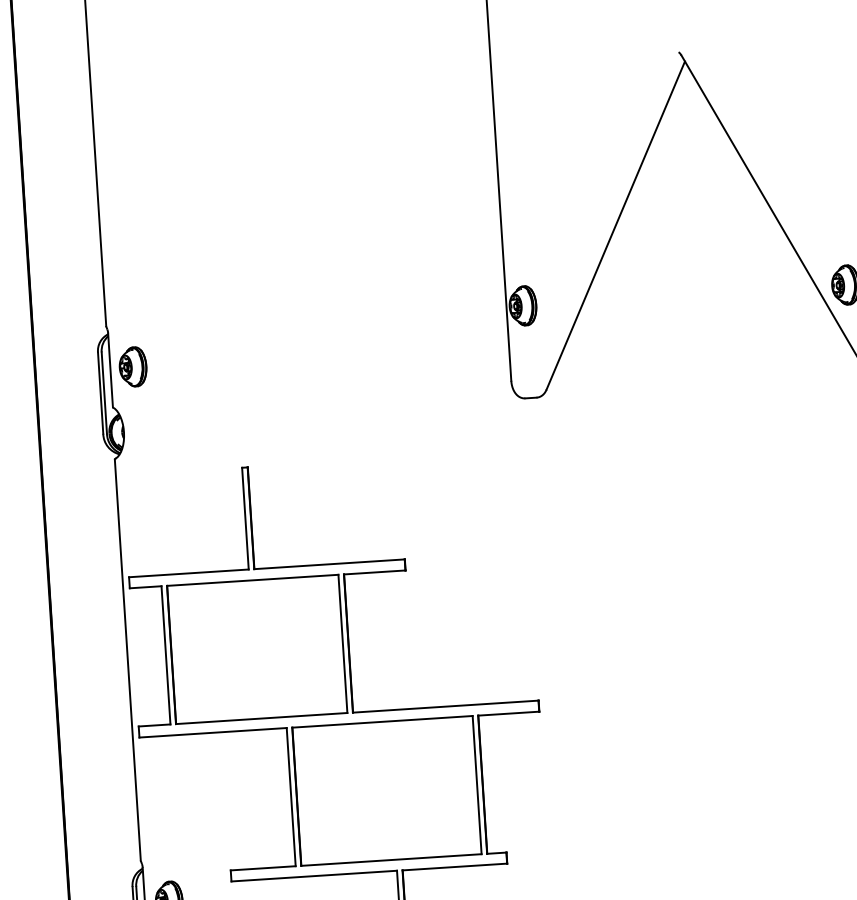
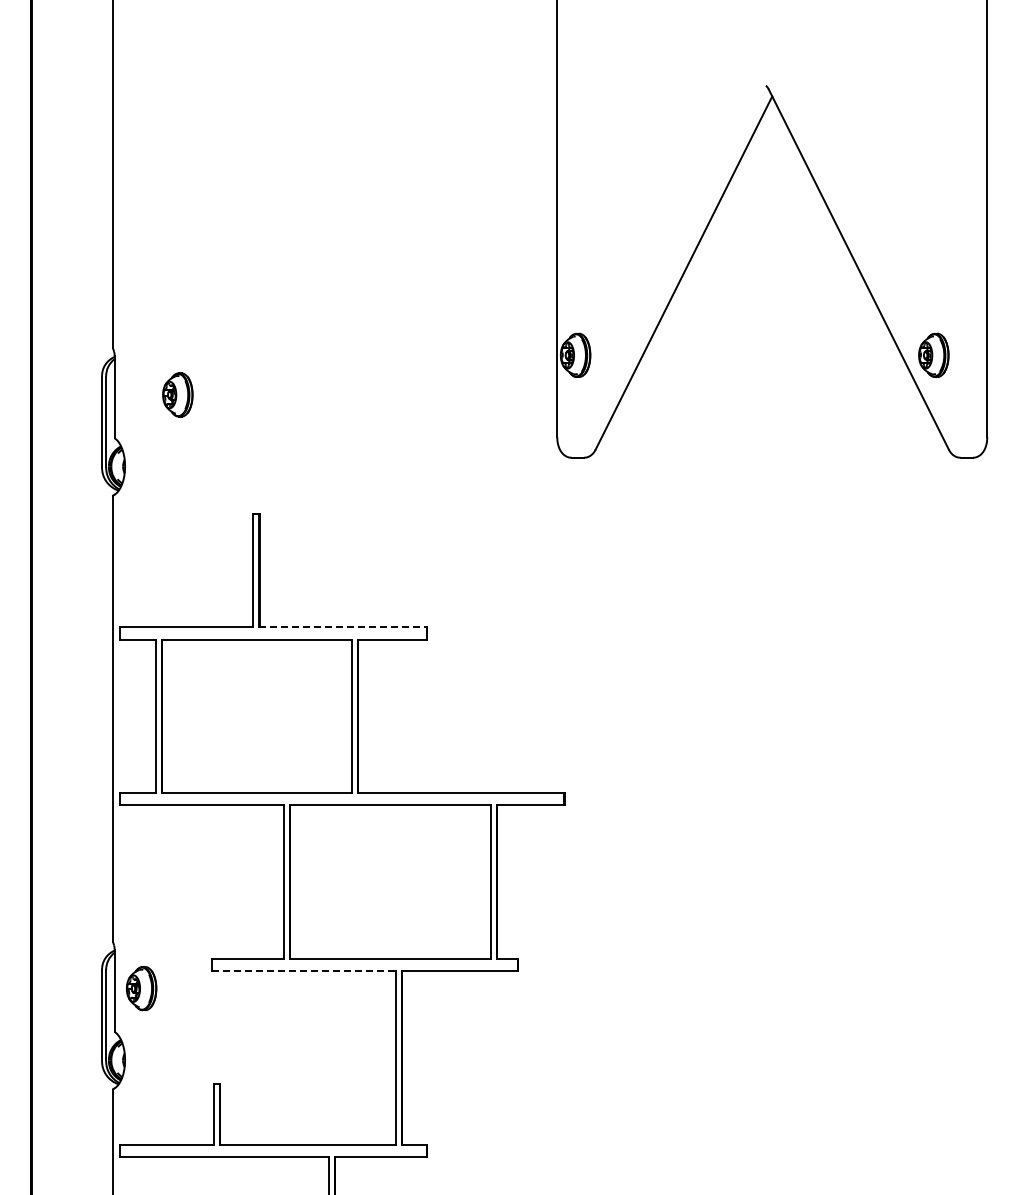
part: (132, 366) -> (177, 394), moved
line: (329, 564) -> (343, 627), solid -> dashed
line: (313, 876) -> (303, 971), solid -> dashed

